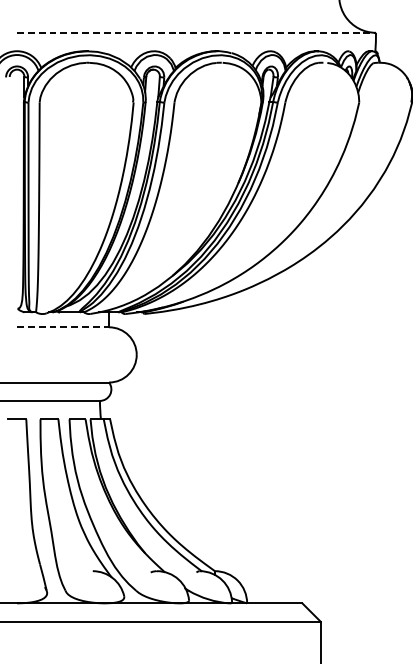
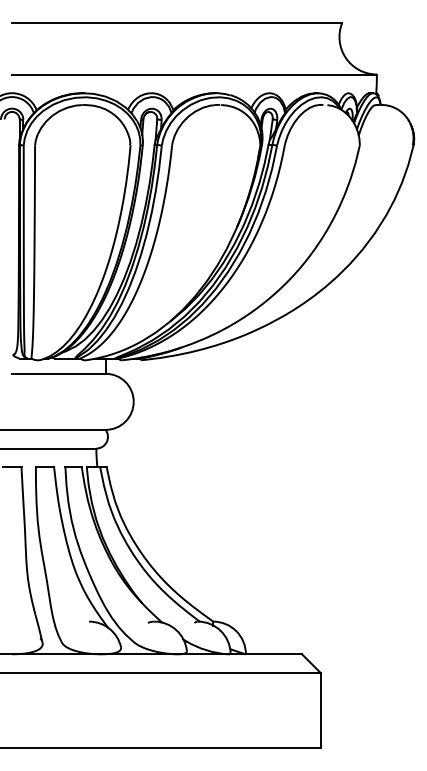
line: (197, 32) -> (195, 74), dashed -> solid
line: (62, 327) -> (58, 373), dashed -> solid

